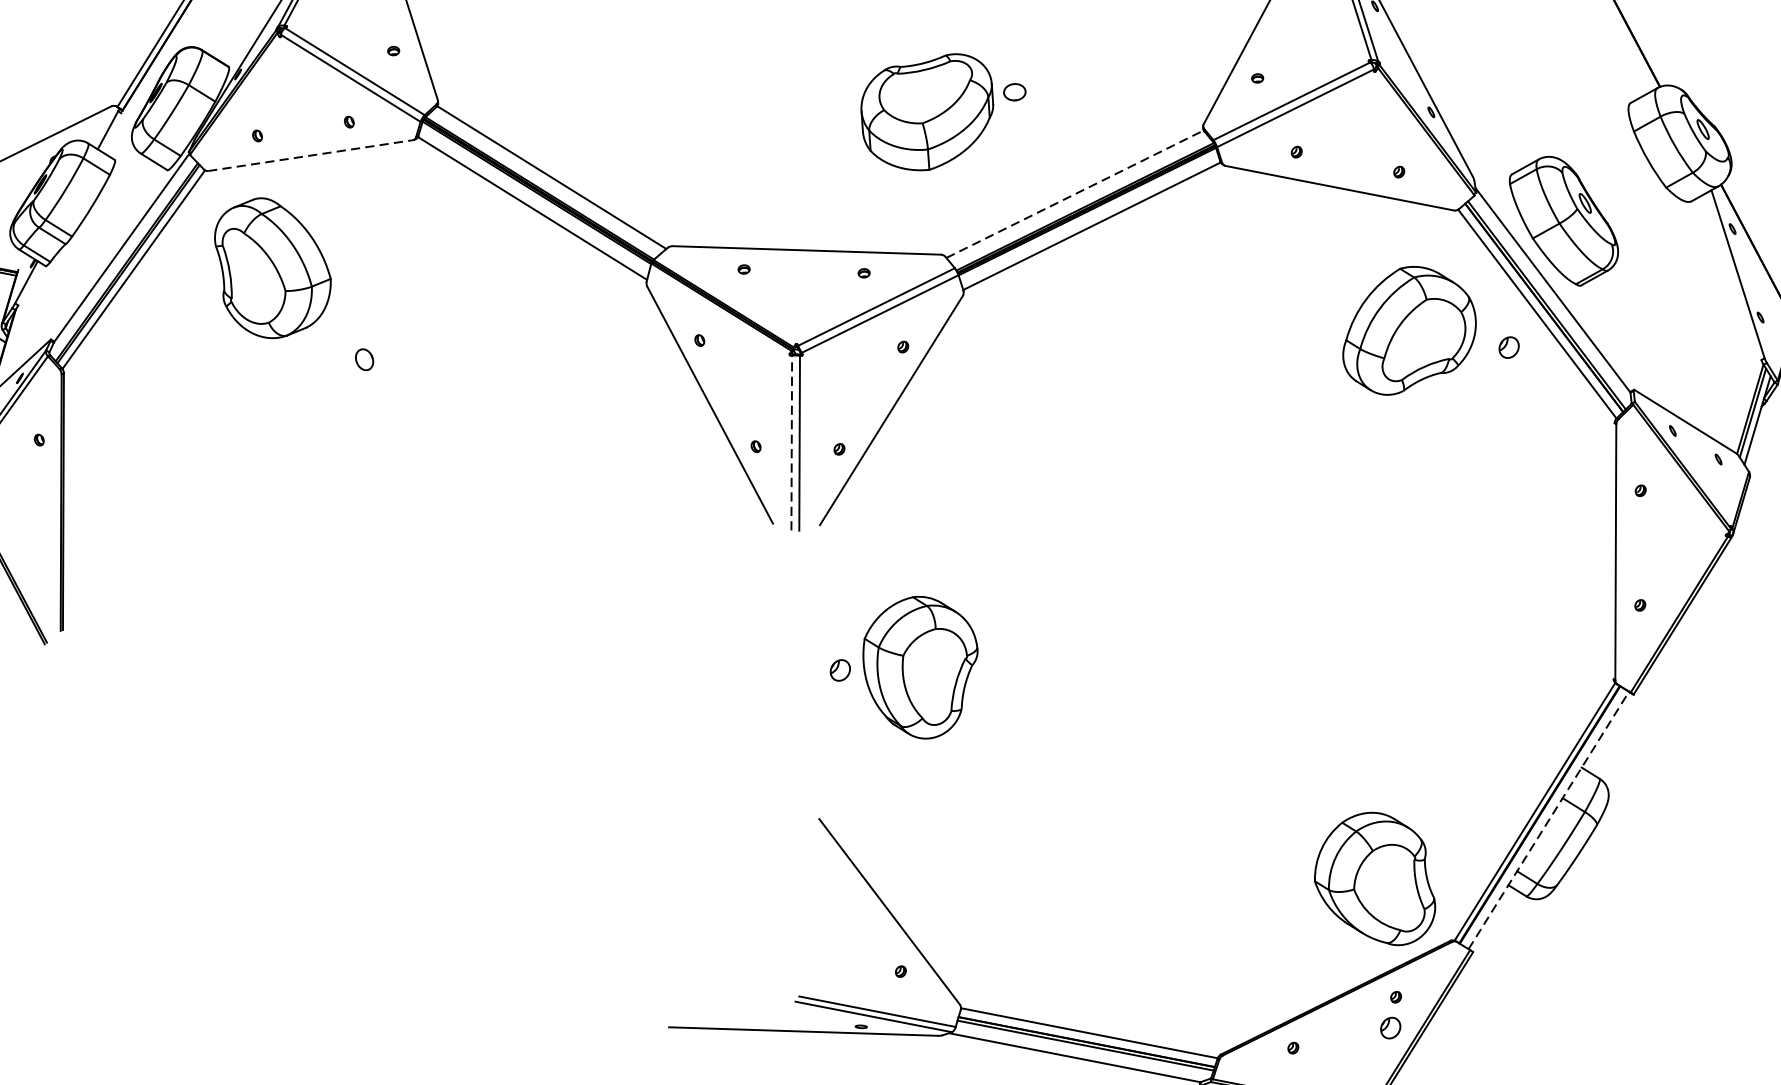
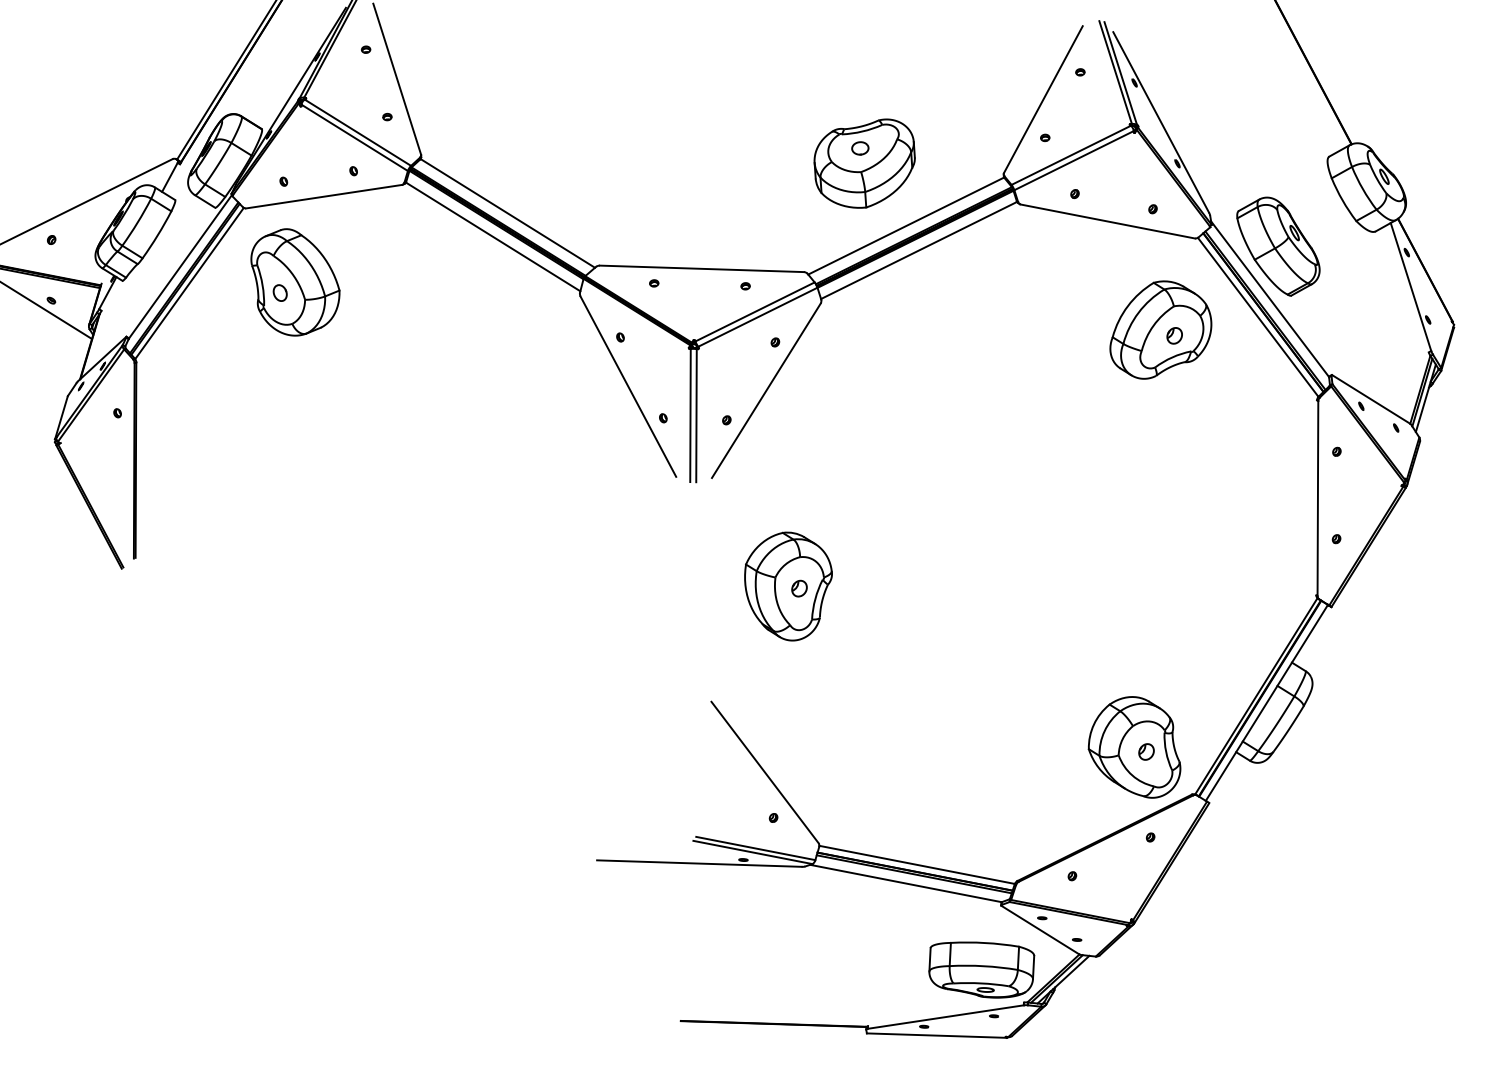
part: (927, 112) -> (864, 163), moved
line: (311, 155) -> (324, 196), dashed -> solid
line: (1075, 193) -> (906, 225), dashed -> solid
part: (1508, 347) -> (1174, 335), moved
part: (363, 358) -> (279, 292), moved
line: (791, 443) -> (690, 415), dashed -> solid
part: (840, 670) -> (799, 588), moved
line: (1549, 819) -> (1267, 702), dashed -> solid
part: (1390, 1027) -> (1146, 751), moved

